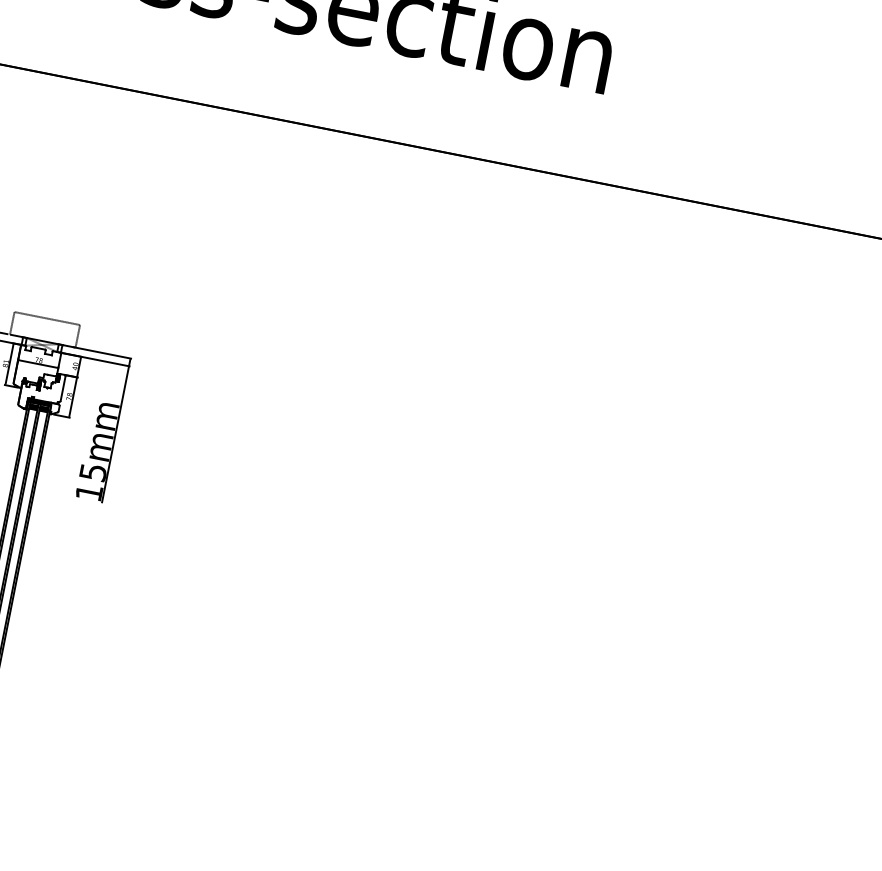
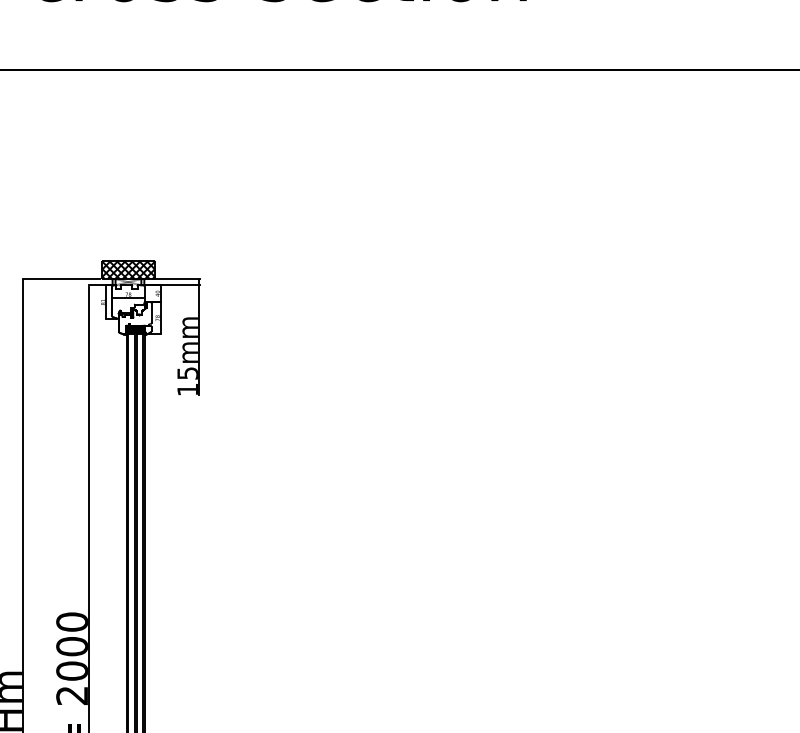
hatch: (43, 329) -> (127, 269), added

